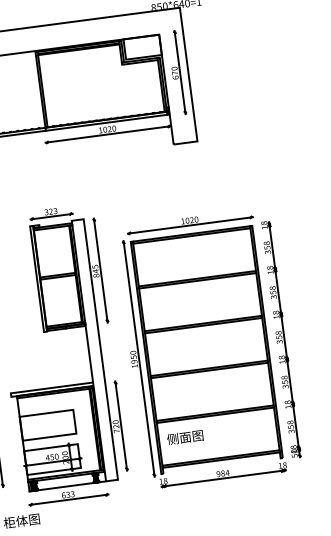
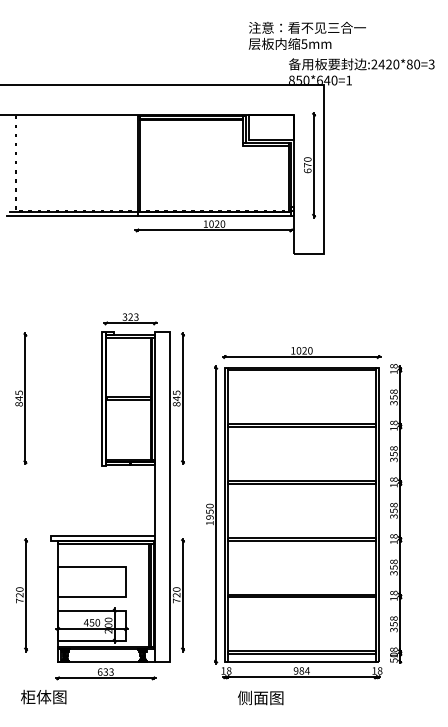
text: (185, 437) -> (260, 697), moved
line: (221, 466) -> (301, 661), added

